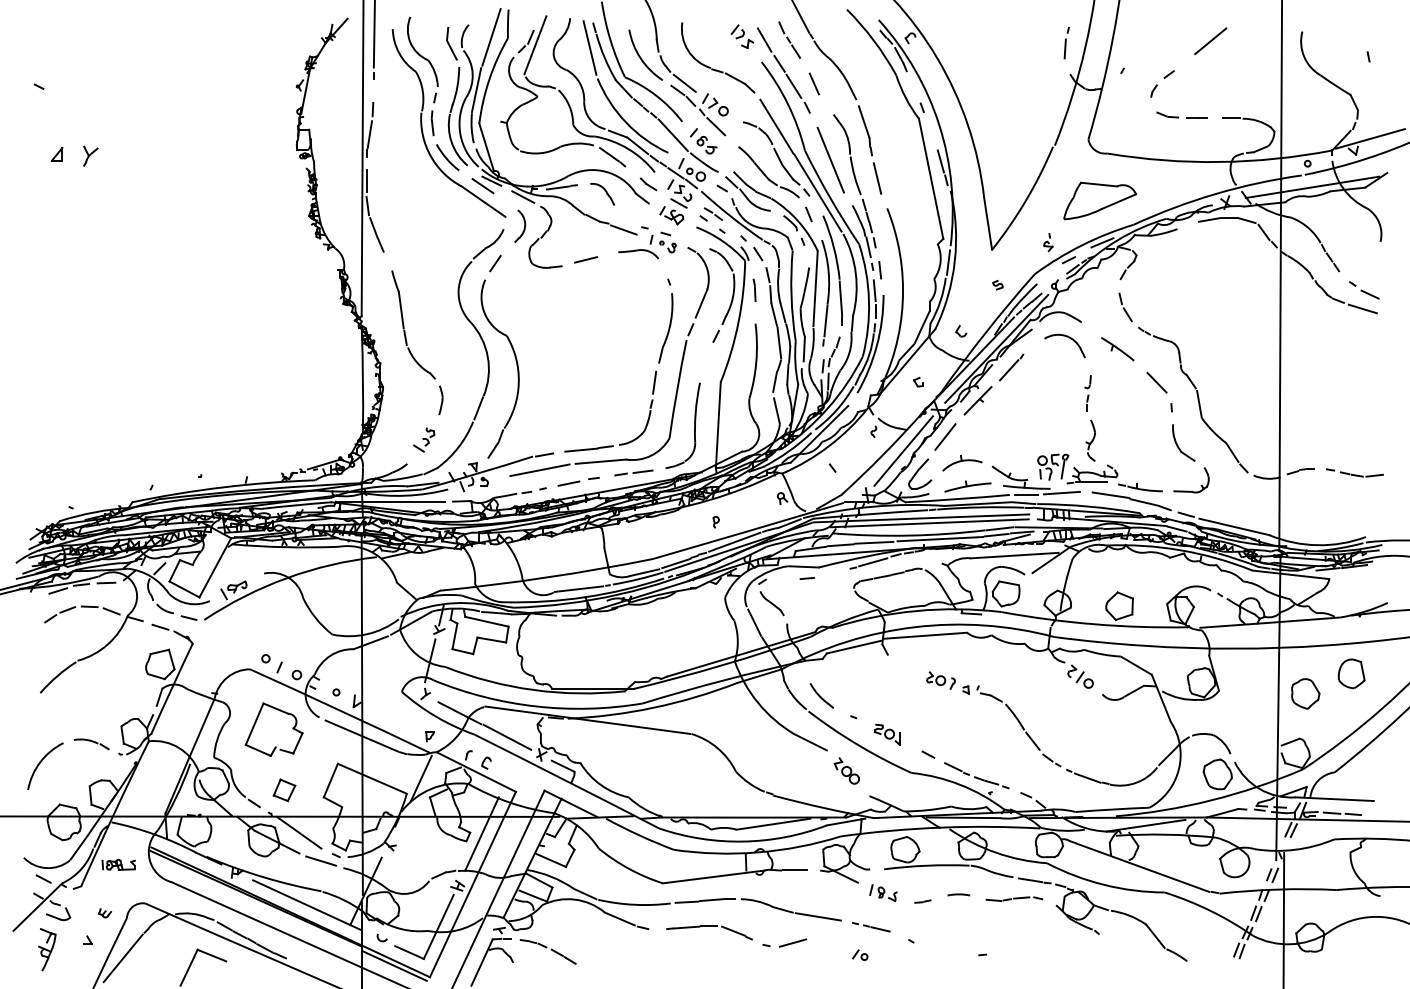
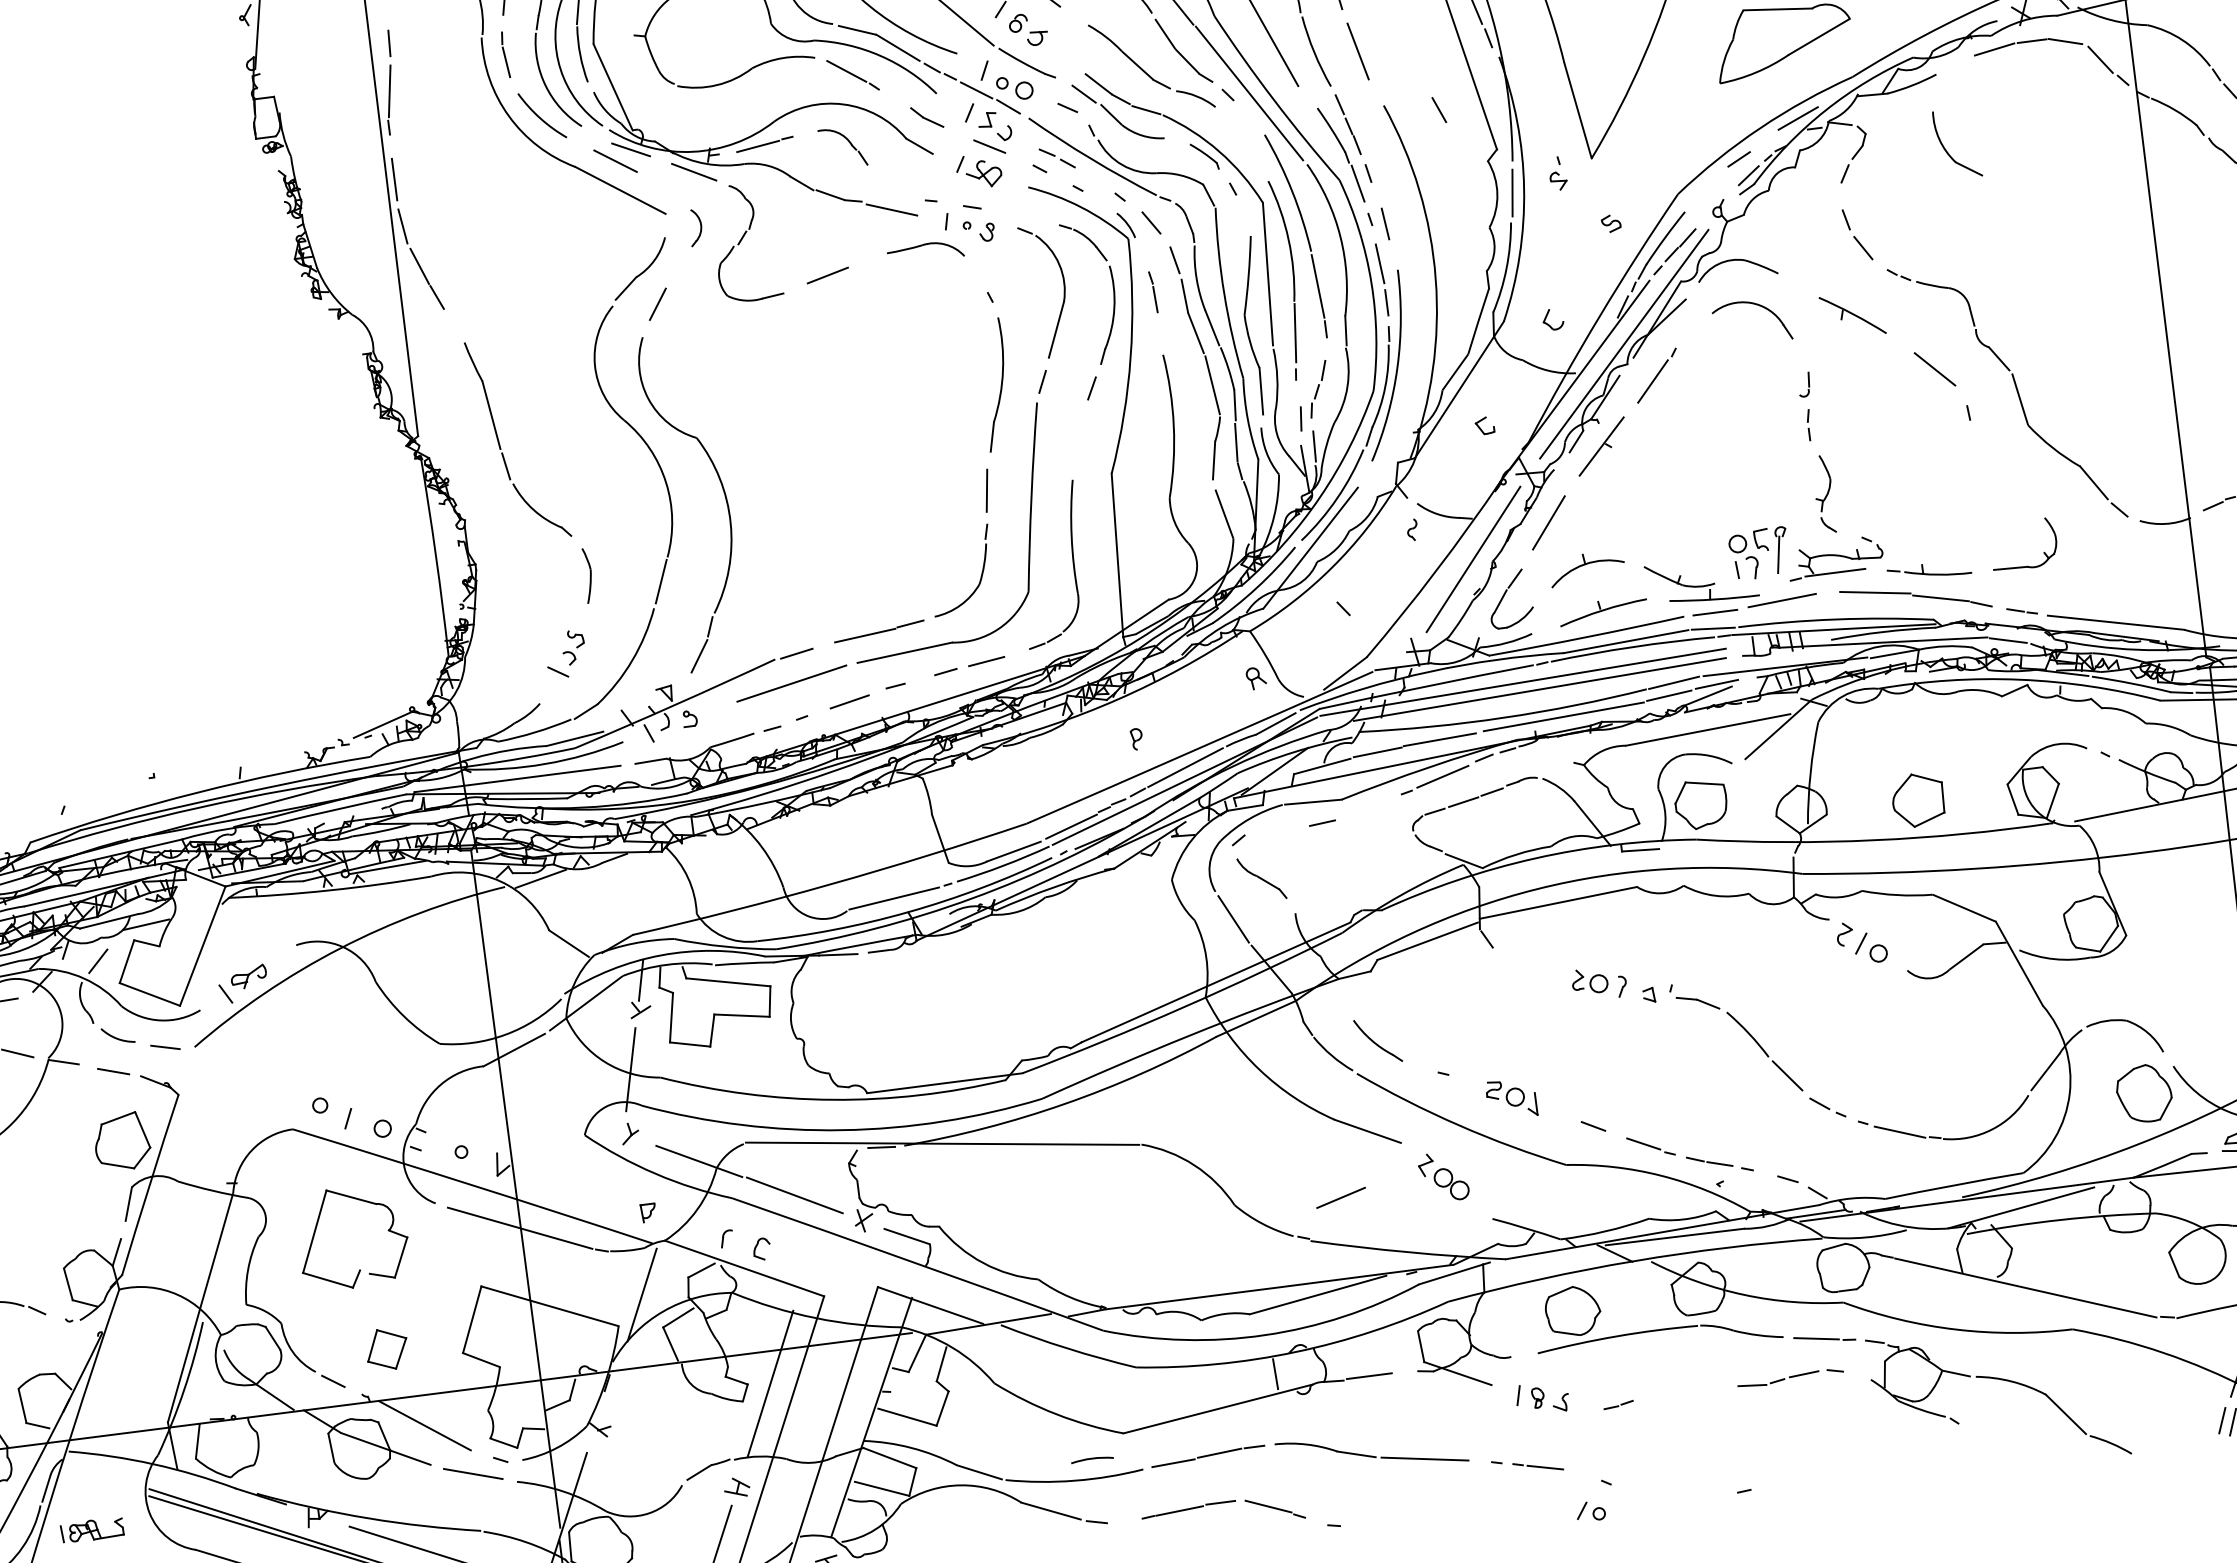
line: (808, 214) -> (1438, 110), moved
part: (520, 225) -> (695, 226), size x0.6
part: (1048, 242) -> (1557, 173), moved
part: (1183, 442) -> (1956, 143), moved
line: (958, 894) -> (1091, 1458), moved
line: (793, 942) -> (1341, 1196), moved
part: (860, 954) -> (1591, 1509), moved

